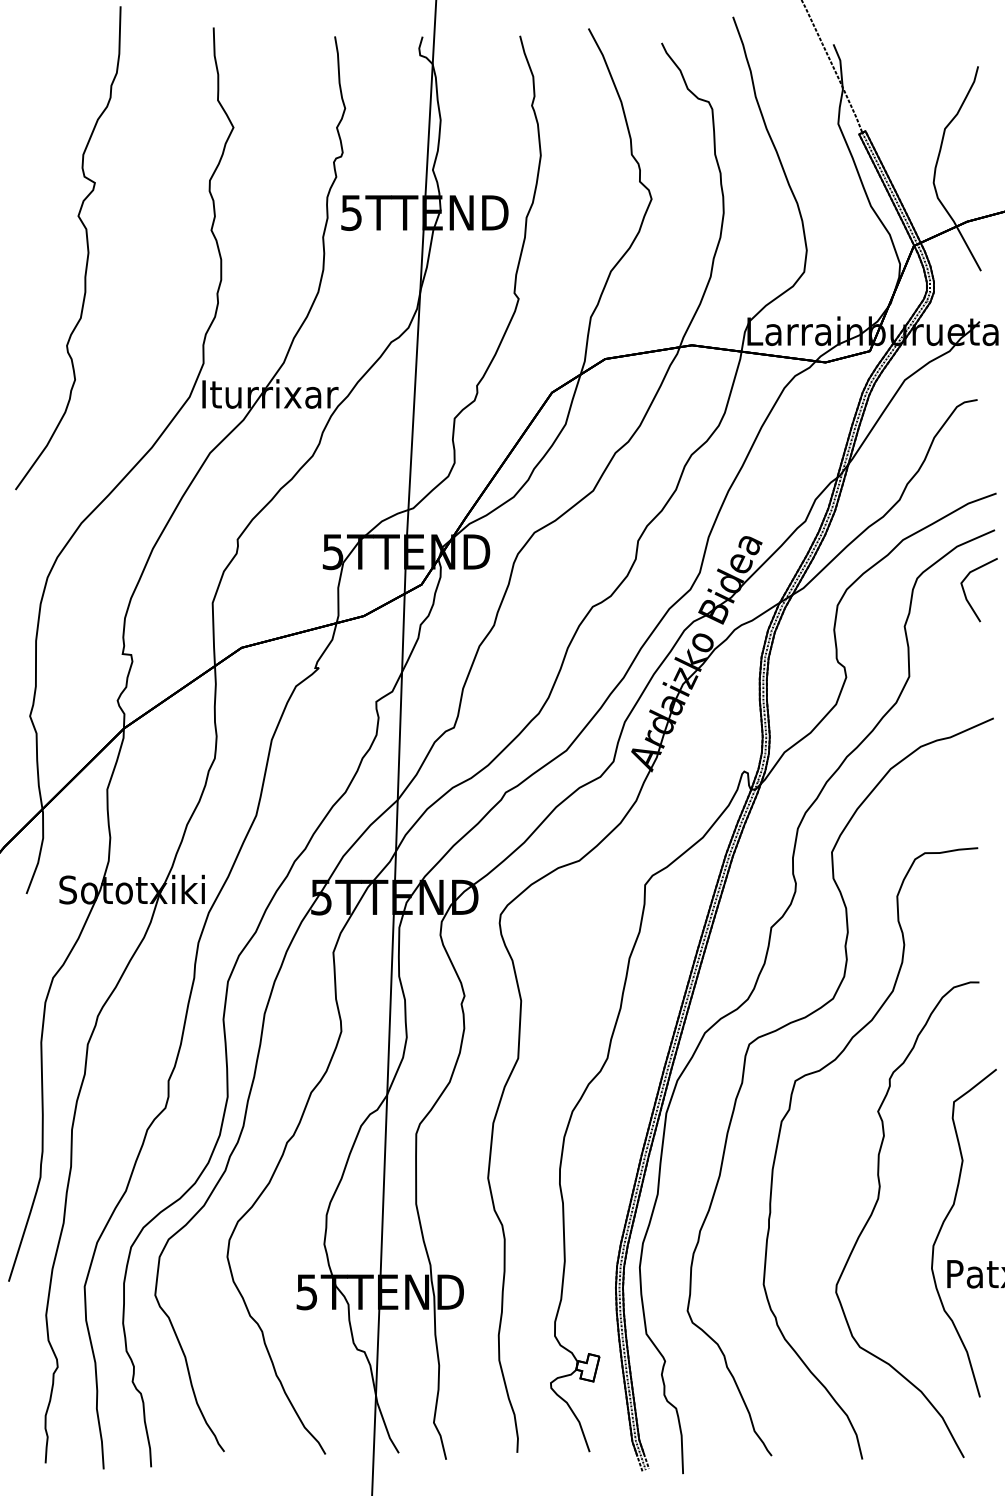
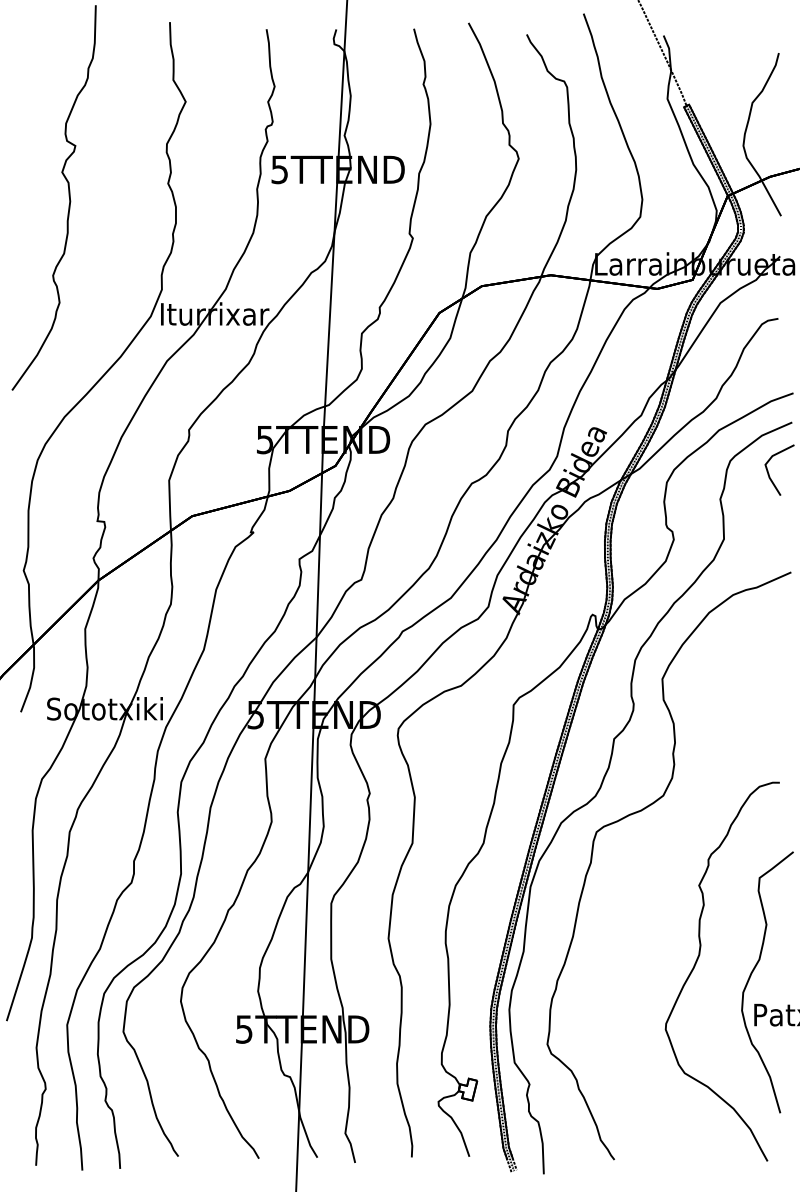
curve: (789, 1111) -> (628, 885), removed

